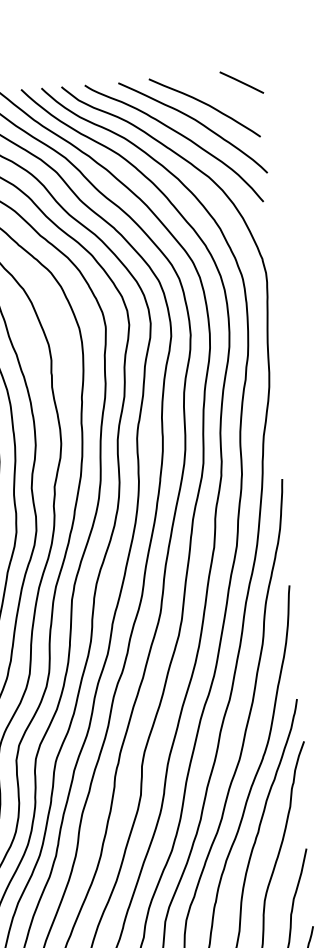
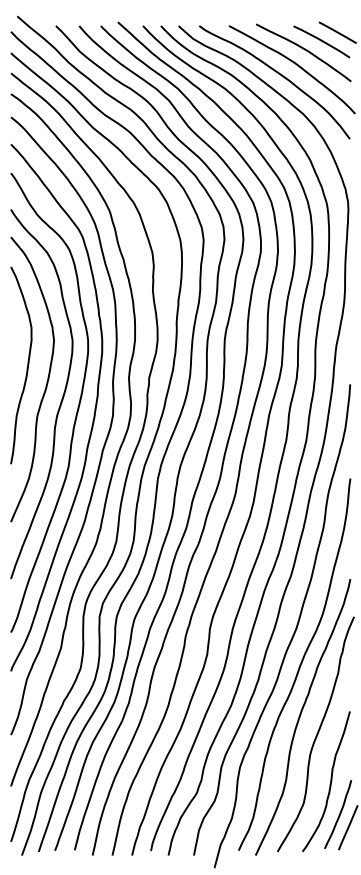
line: (224, 93) -> (321, 41), added

